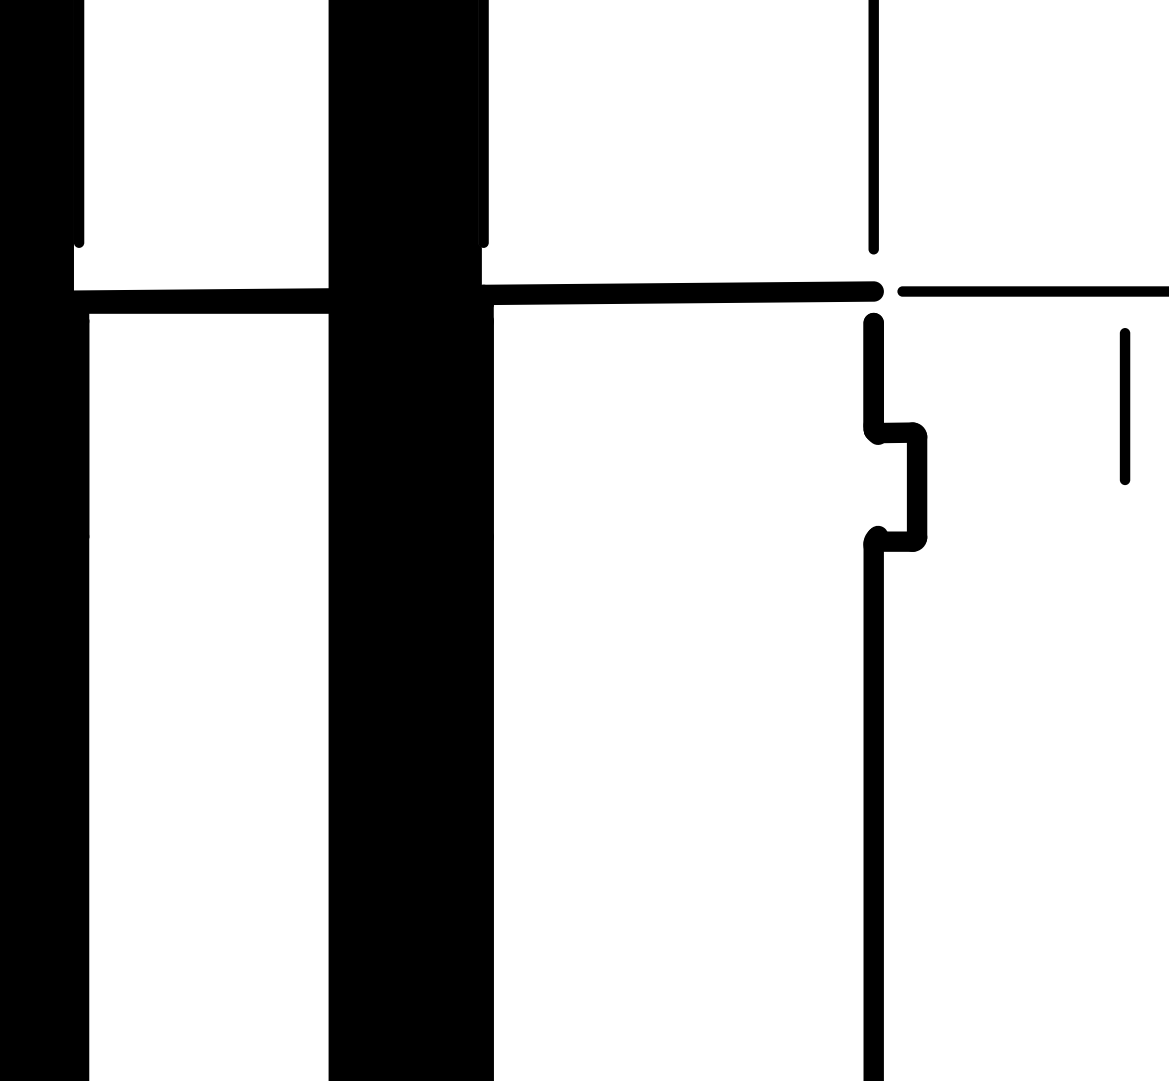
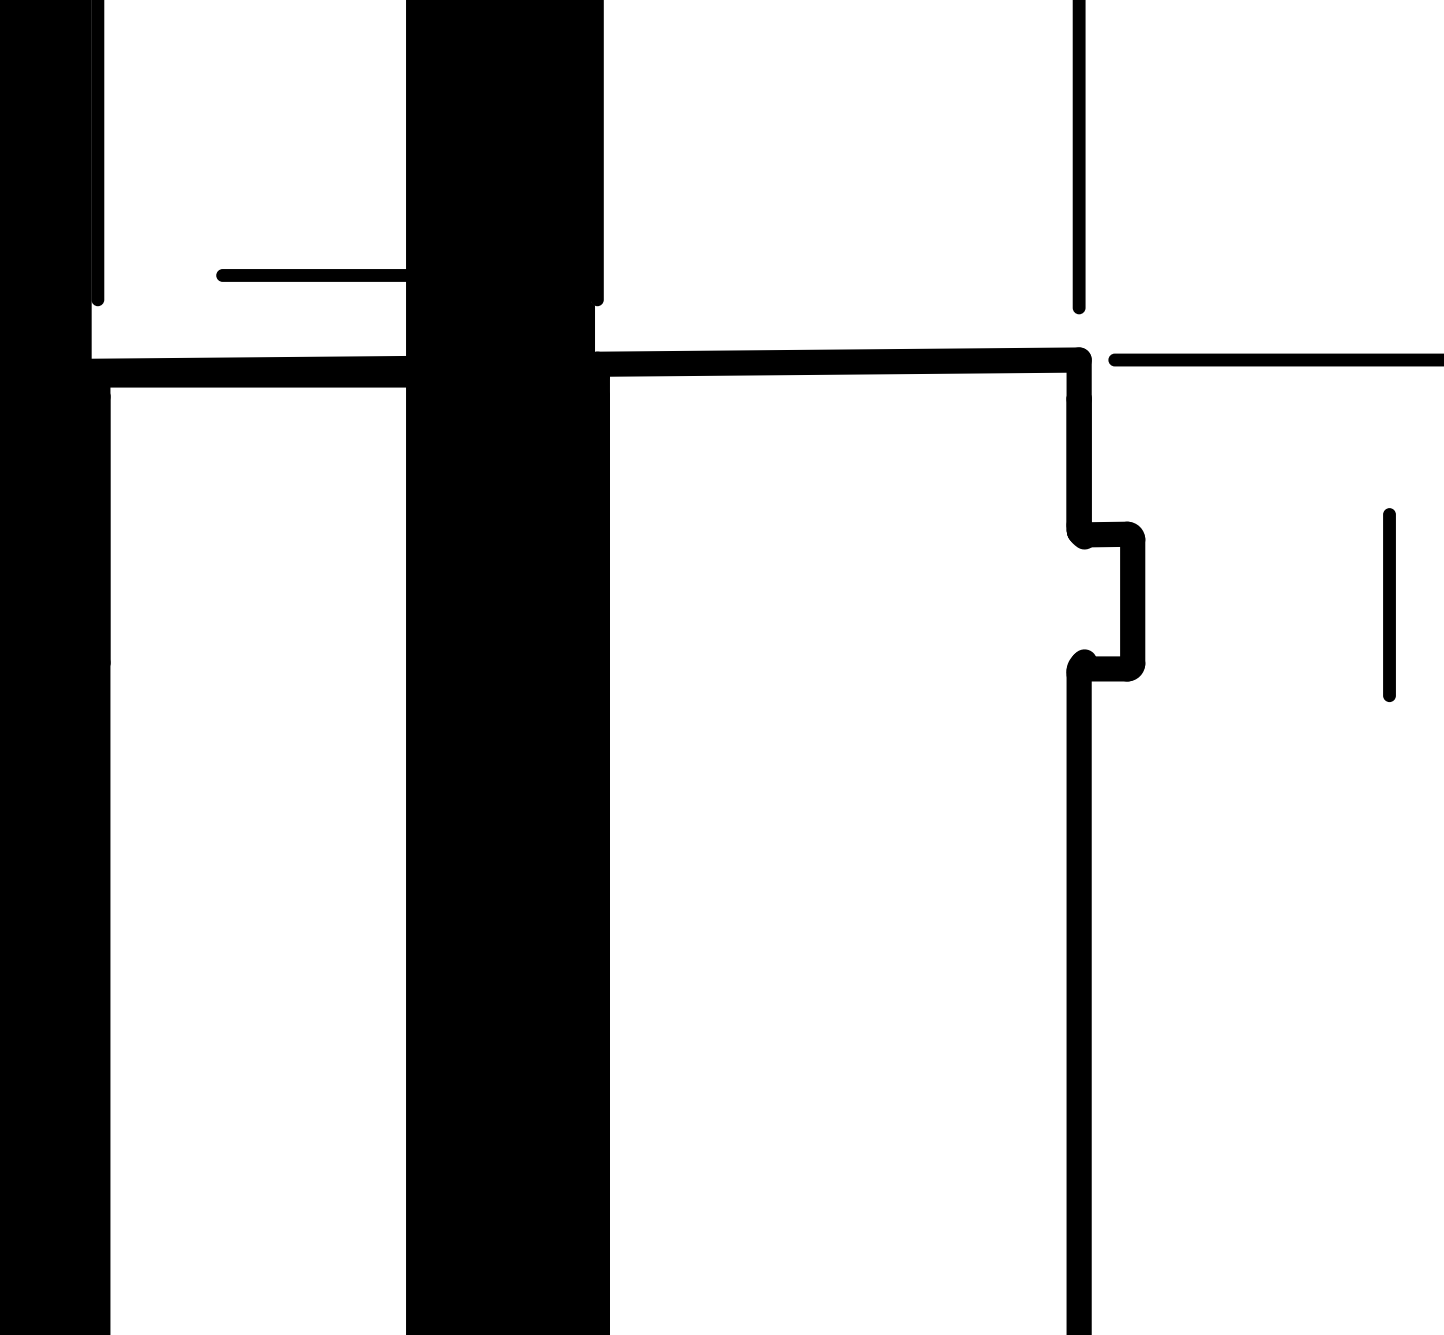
fill: (287, 223) -> (355, 275), added
fill: (873, 307) -> (1078, 379), added
part: (1125, 406) -> (1389, 604), moved

